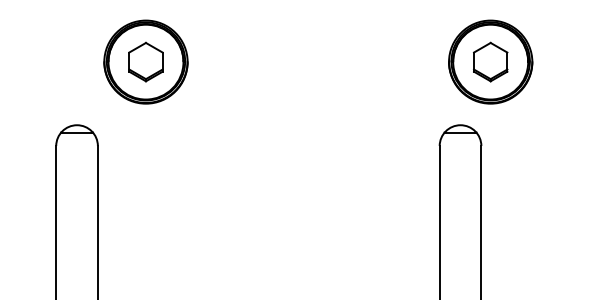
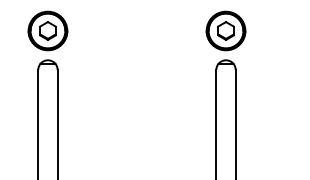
part: (144, 61) -> (47, 30), moved
part: (489, 61) -> (225, 30), moved

